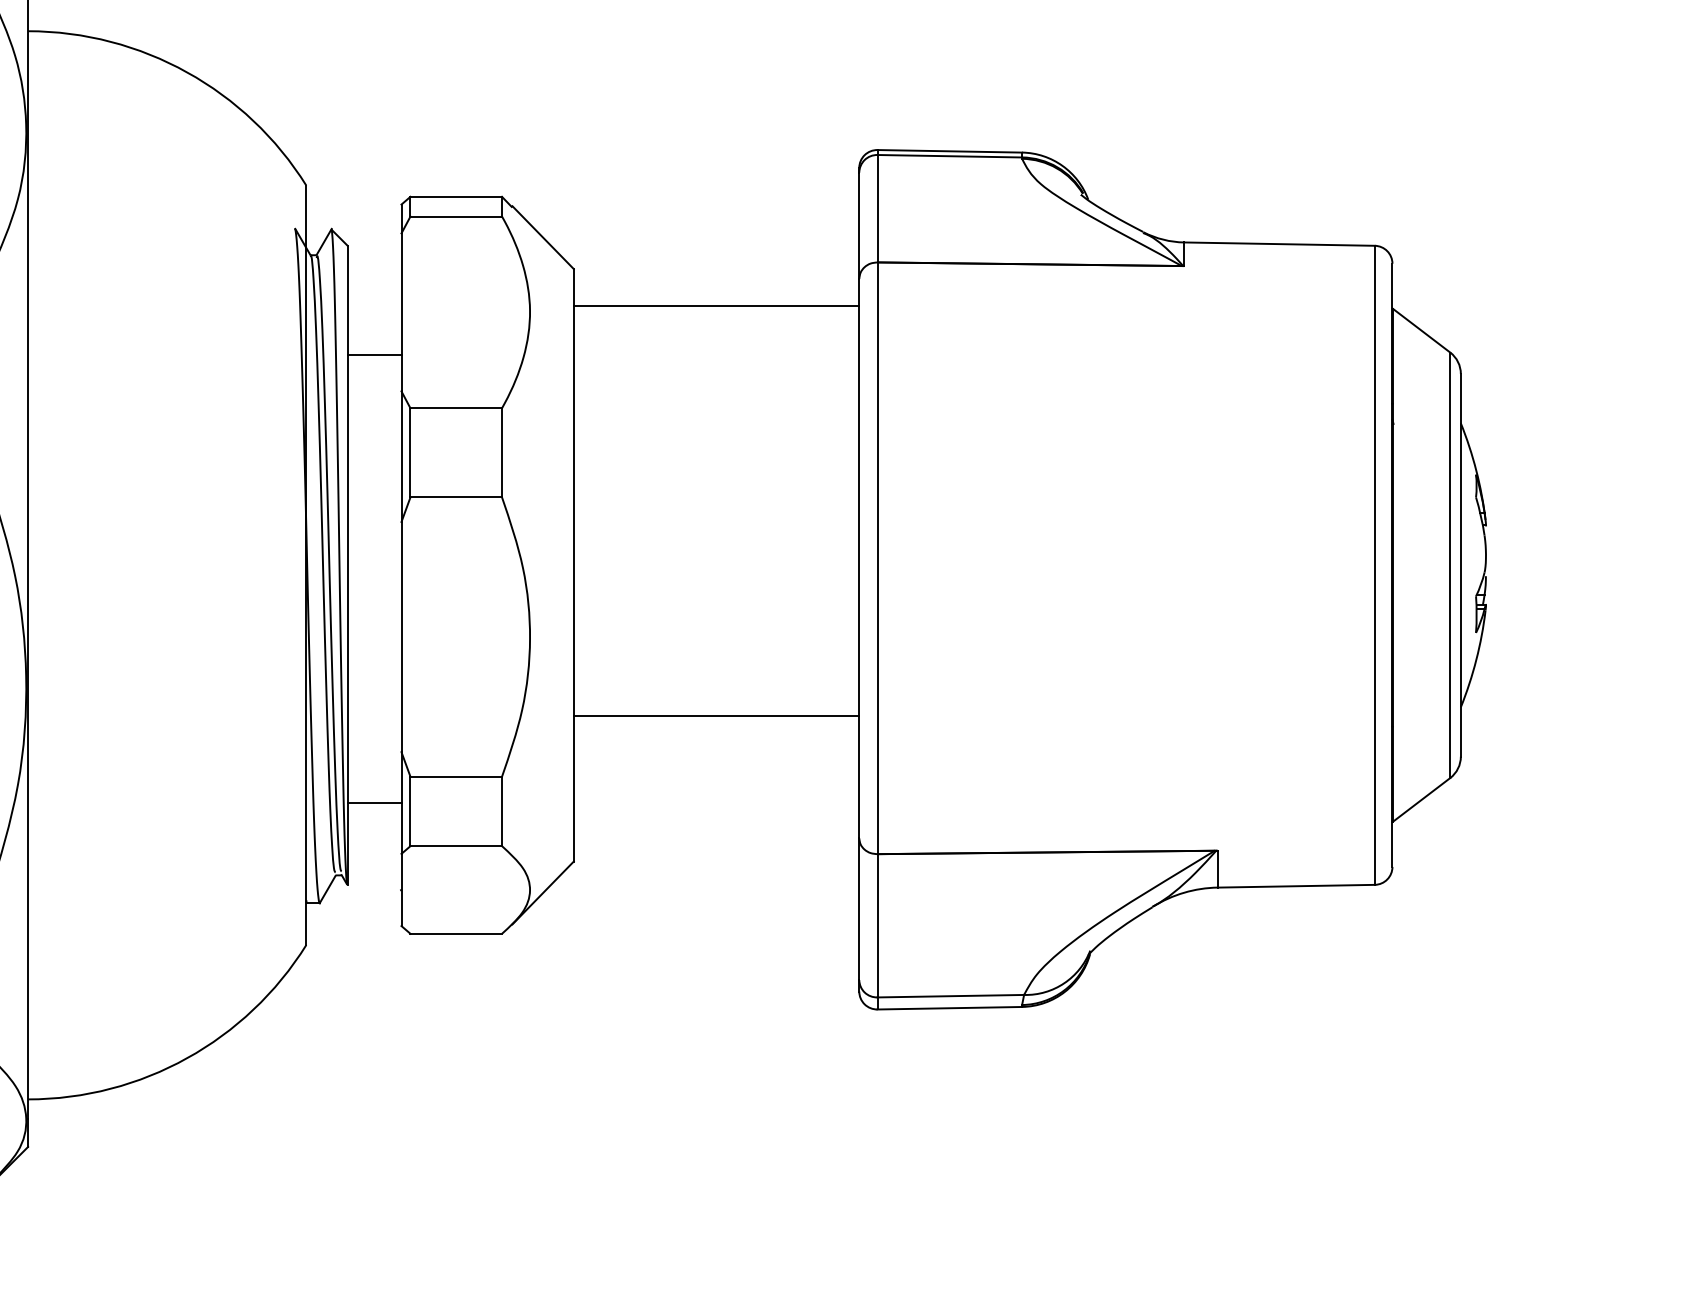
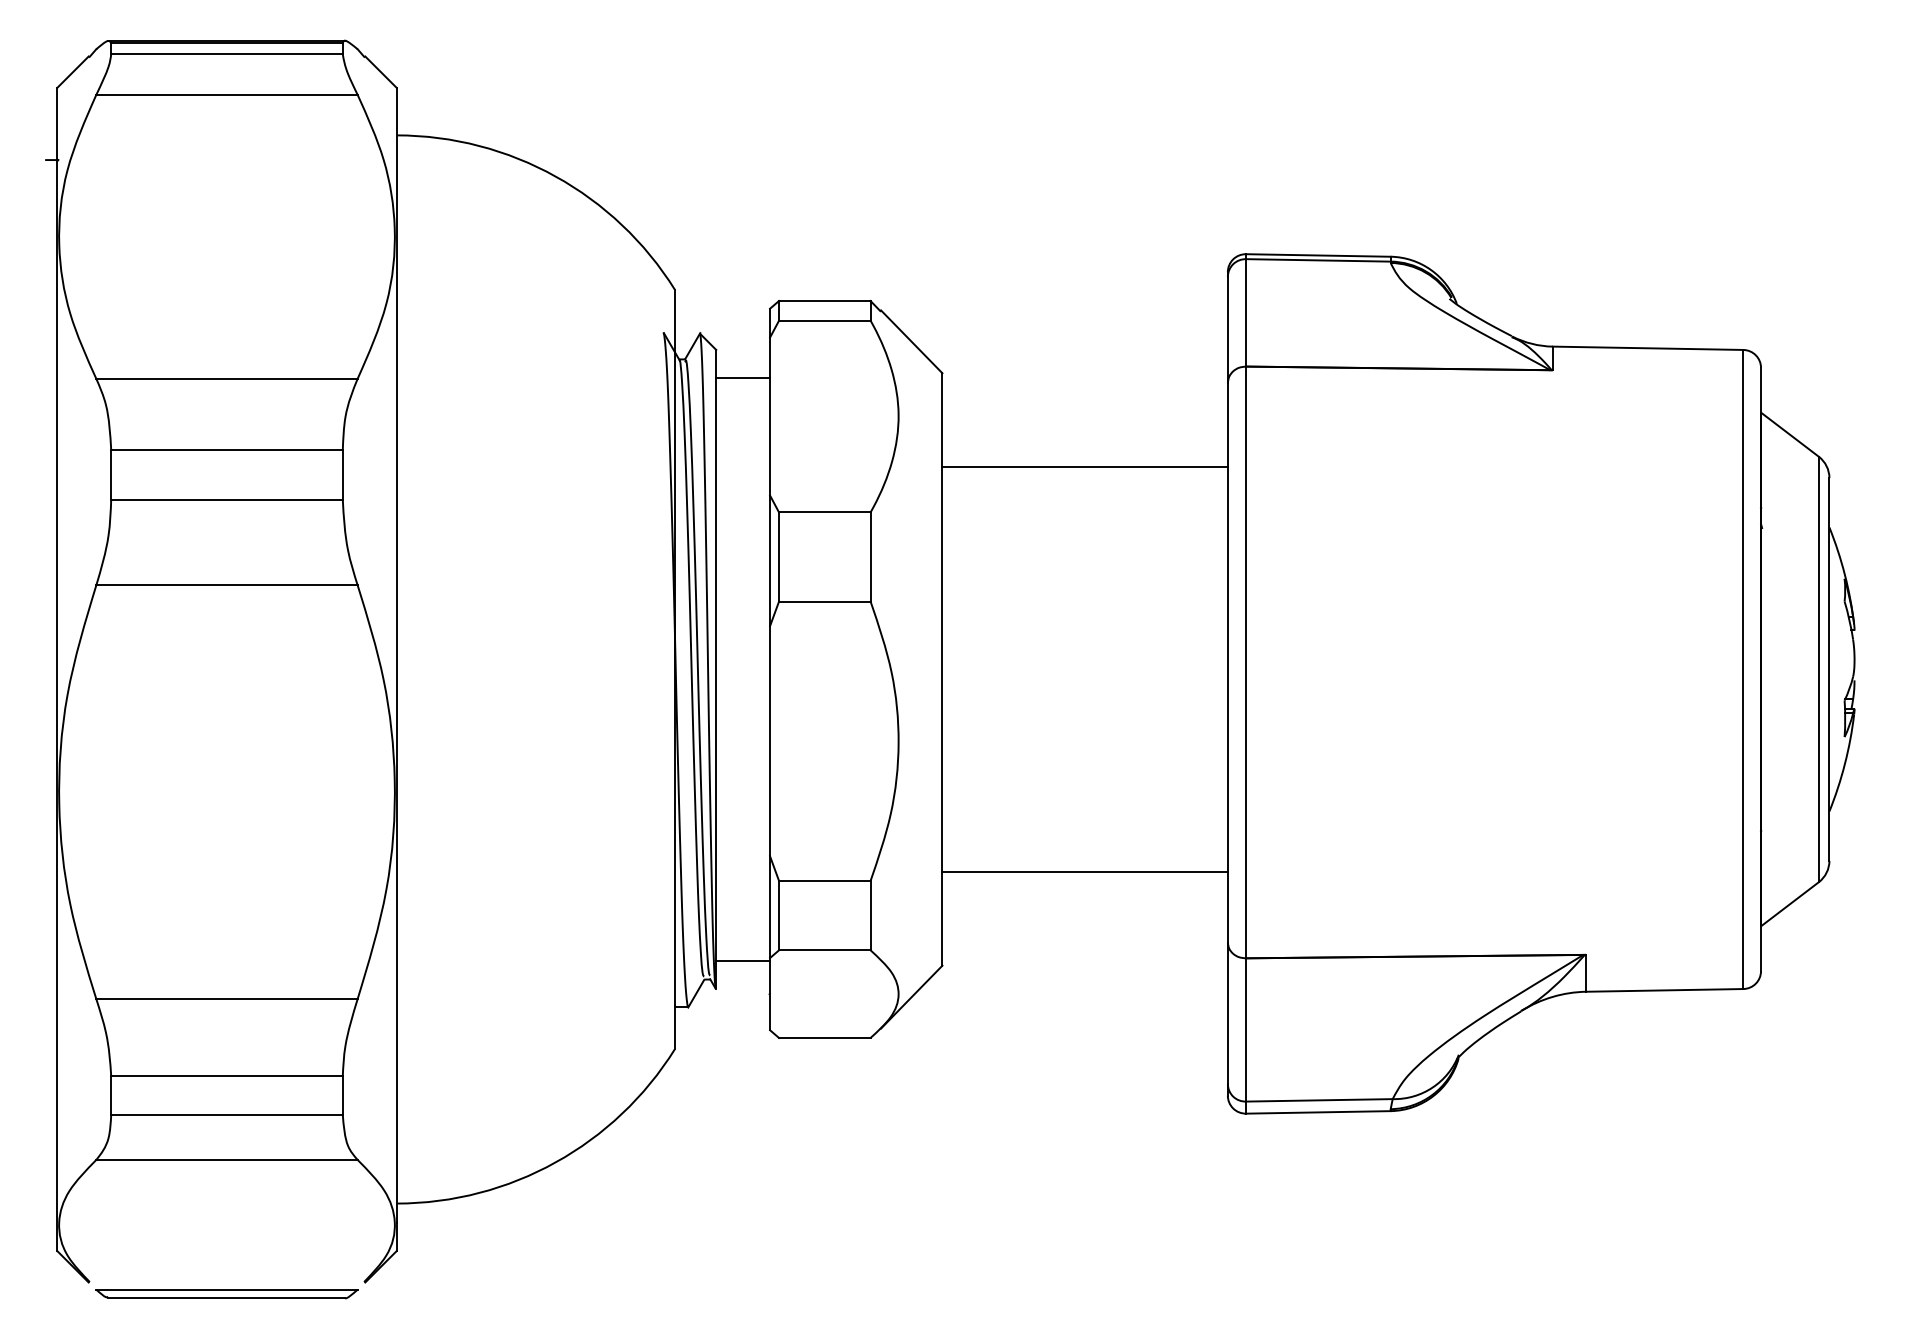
line: (715, 306) -> (1084, 466), moved
line: (374, 354) -> (743, 377), moved
line: (715, 716) -> (1084, 872), moved
line: (374, 803) -> (743, 961), moved

